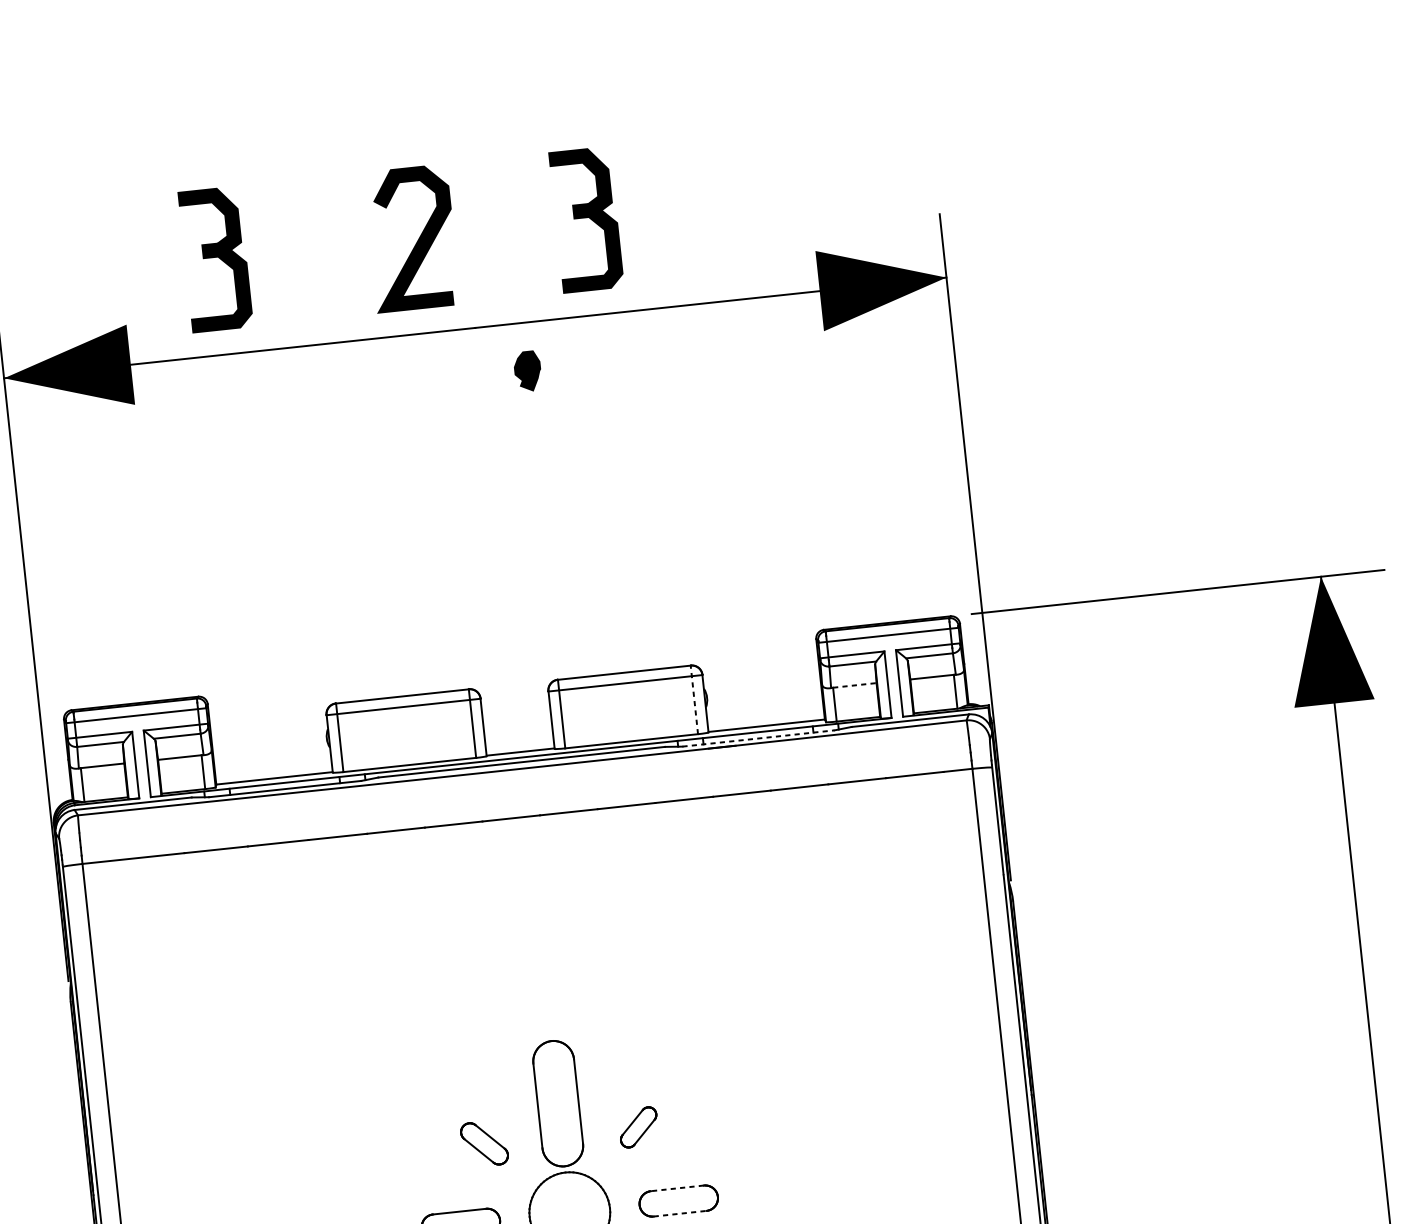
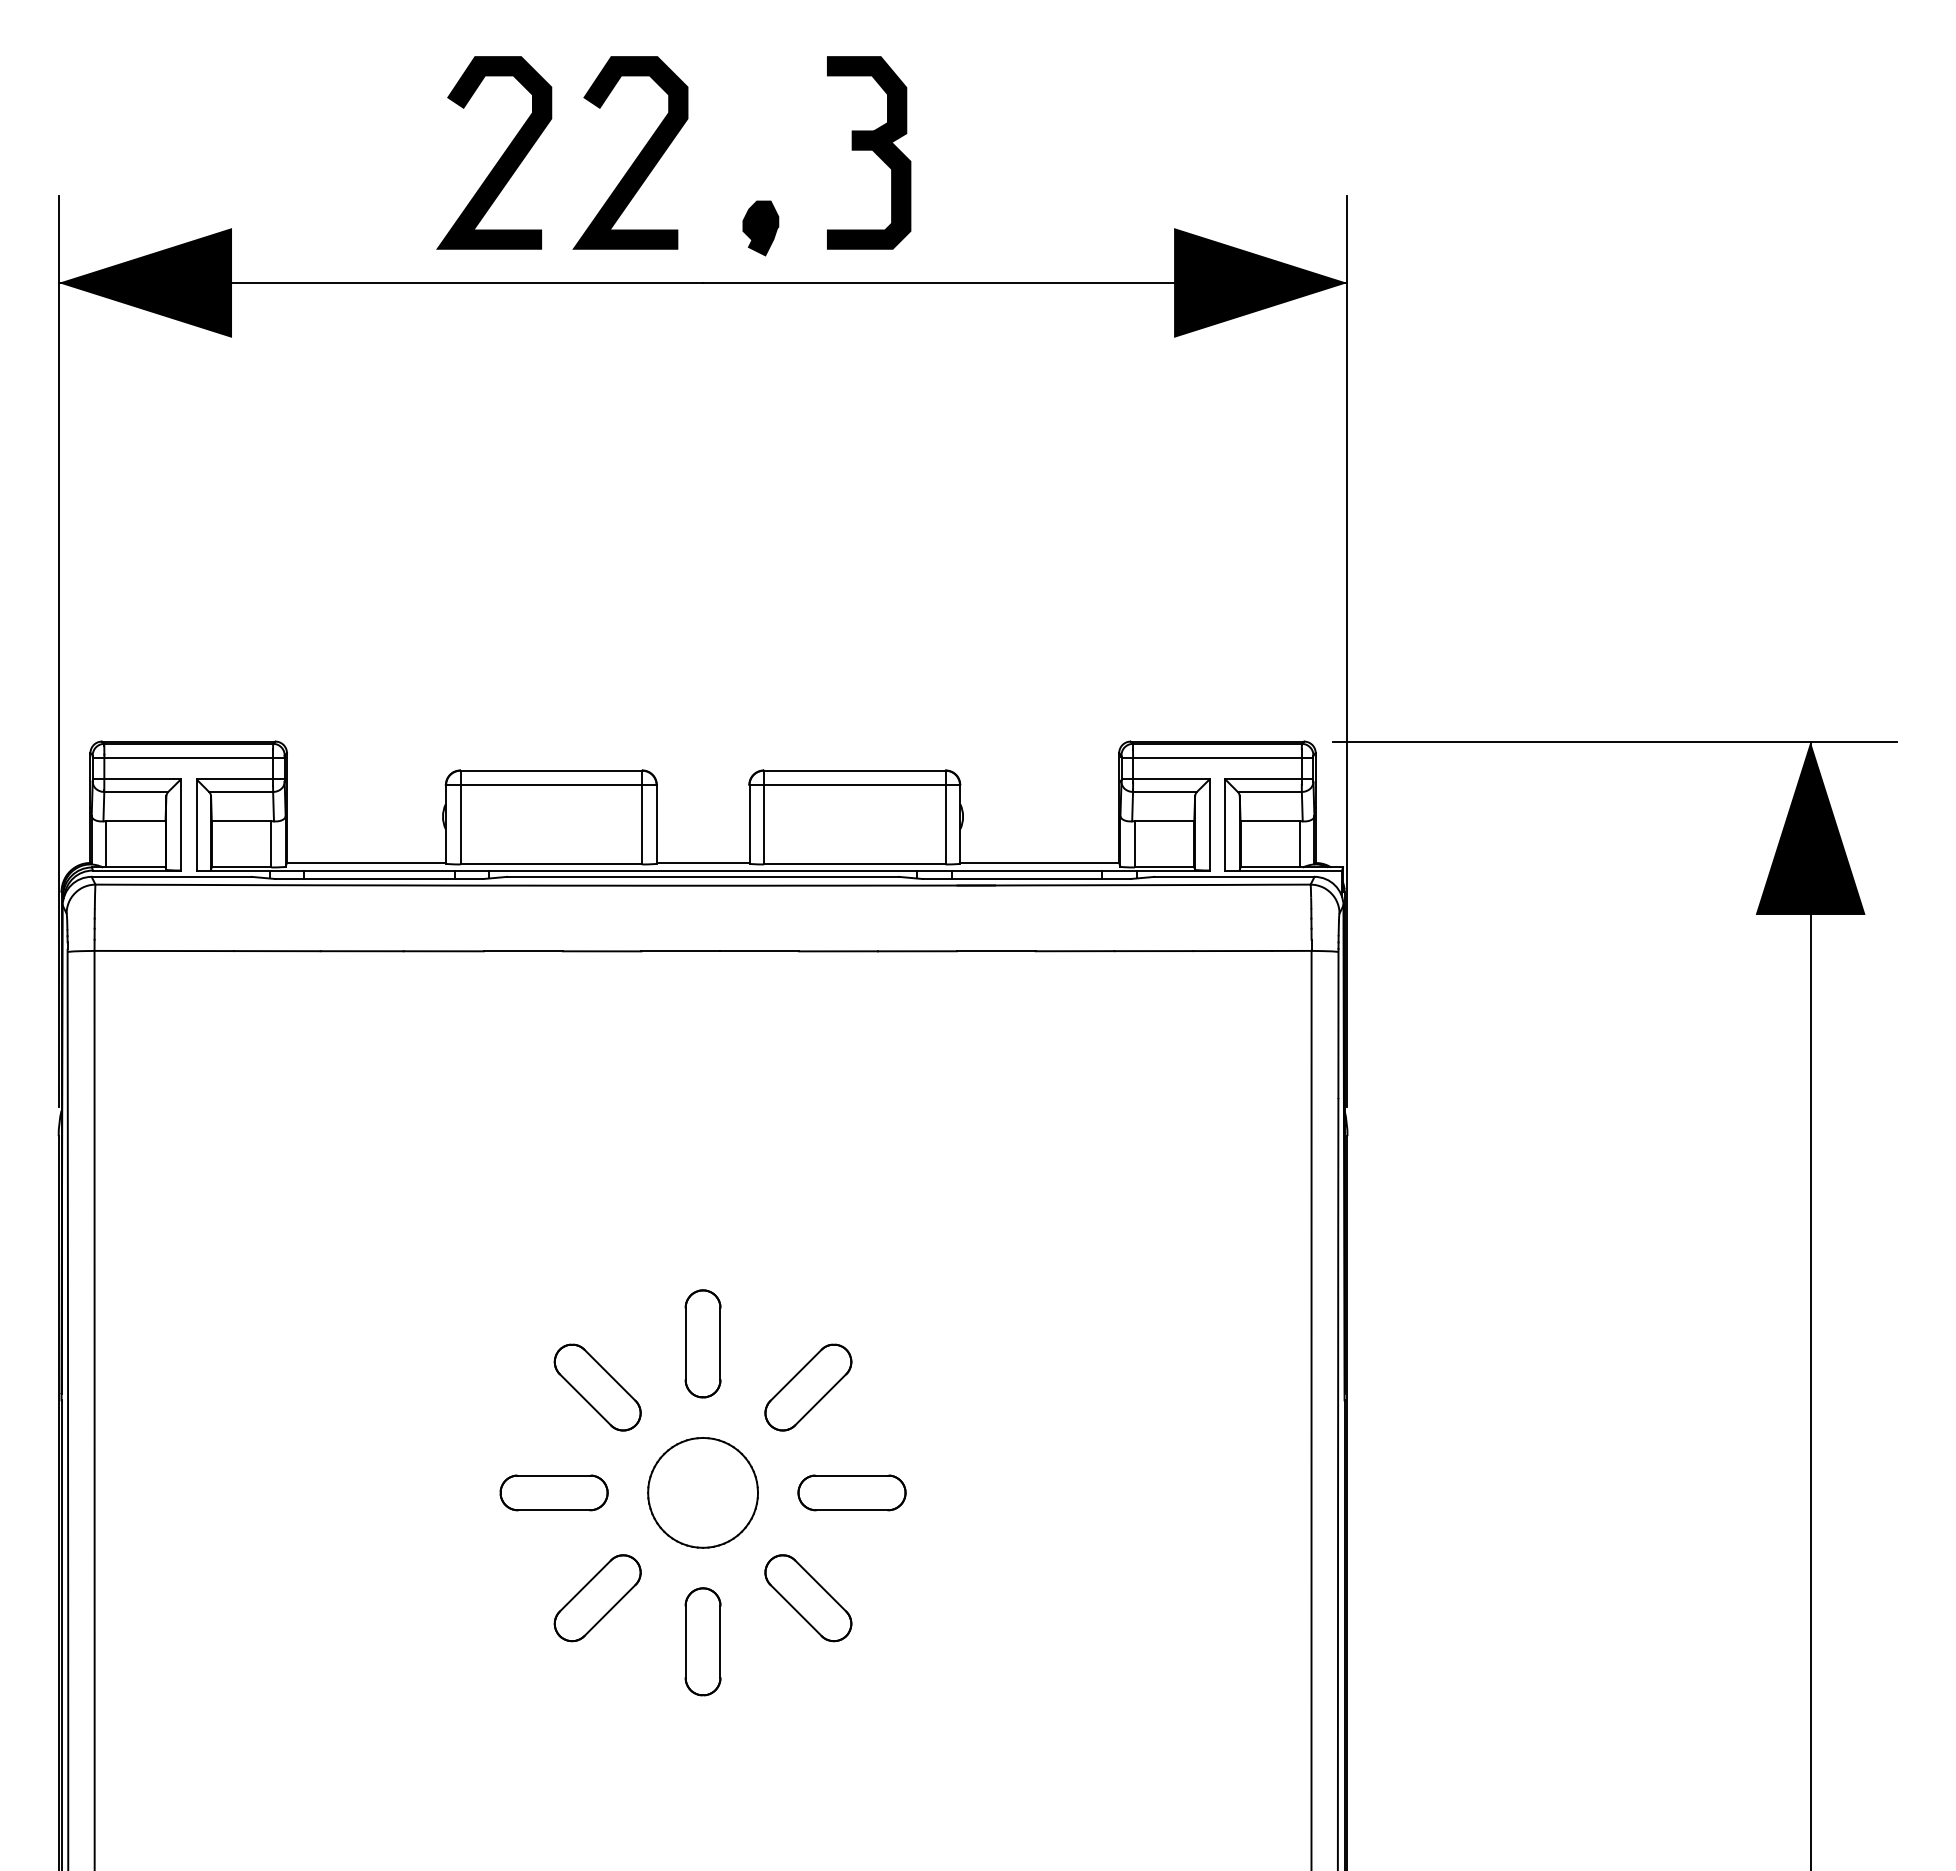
curve: (317, 252) -> (500, 157), added
part: (216, 259) -> (362, 152), removed
part: (527, 371) -> (760, 228), moved
line: (854, 685) -> (1164, 821), dashed -> solid
line: (694, 699) -> (945, 817), dashed -> solid
line: (759, 738) -> (1027, 879), dashed -> solid
part: (557, 1103) -> (702, 1343), size x0.62
part: (638, 1127) -> (808, 1387), size x1.67
part: (484, 1143) -> (597, 1387), size x1.43
line: (677, 1188) -> (851, 1475), dashed -> solid
line: (680, 1213) -> (852, 1510), dashed -> solid

